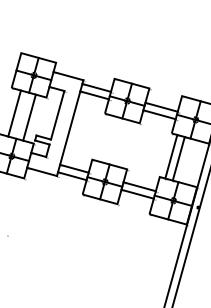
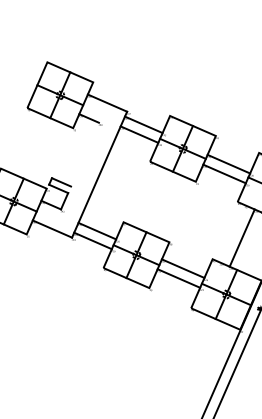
line: (14, 113) -> (26, 143), removed
line: (57, 115) -> (84, 154), removed
line: (29, 117) -> (45, 152), removed
line: (171, 156) -> (232, 233), removed

